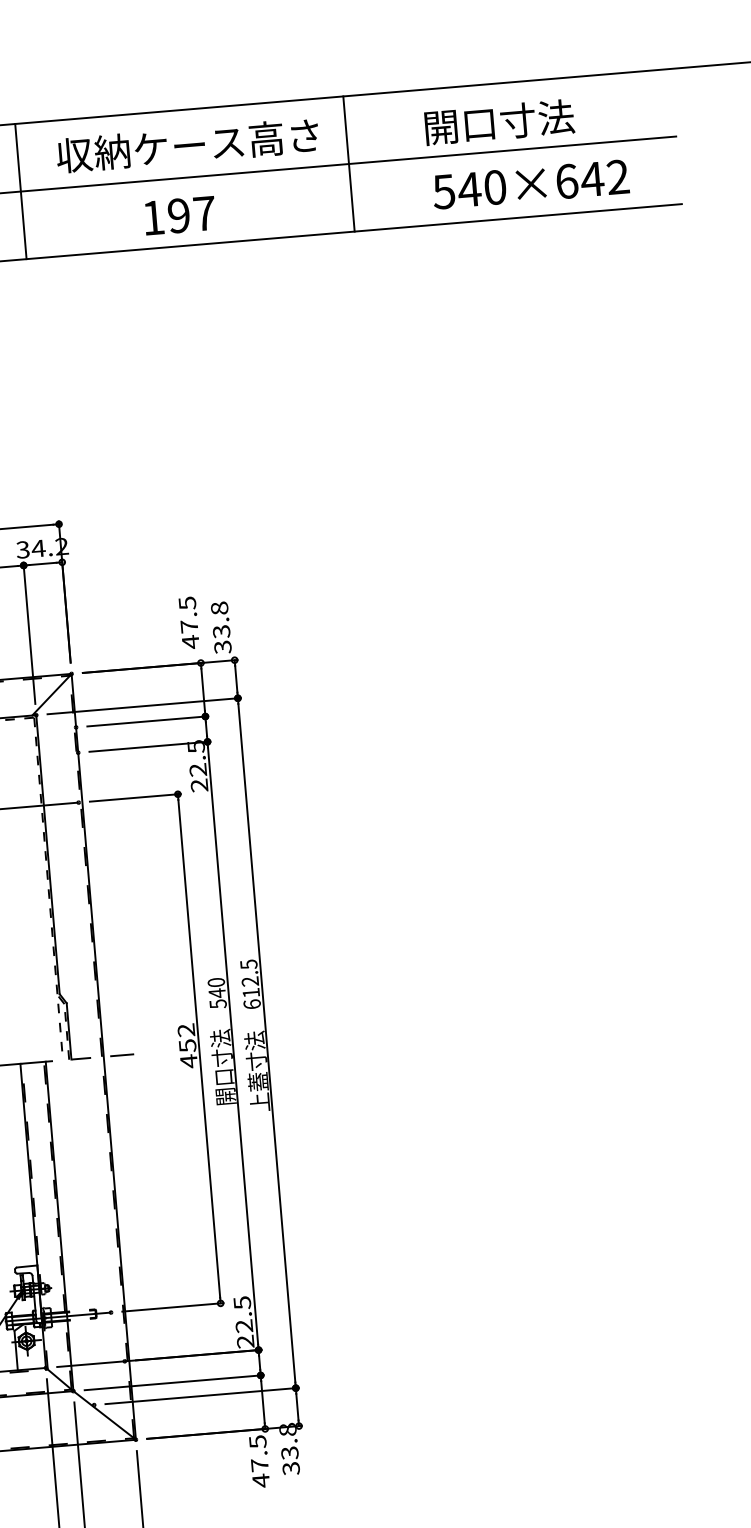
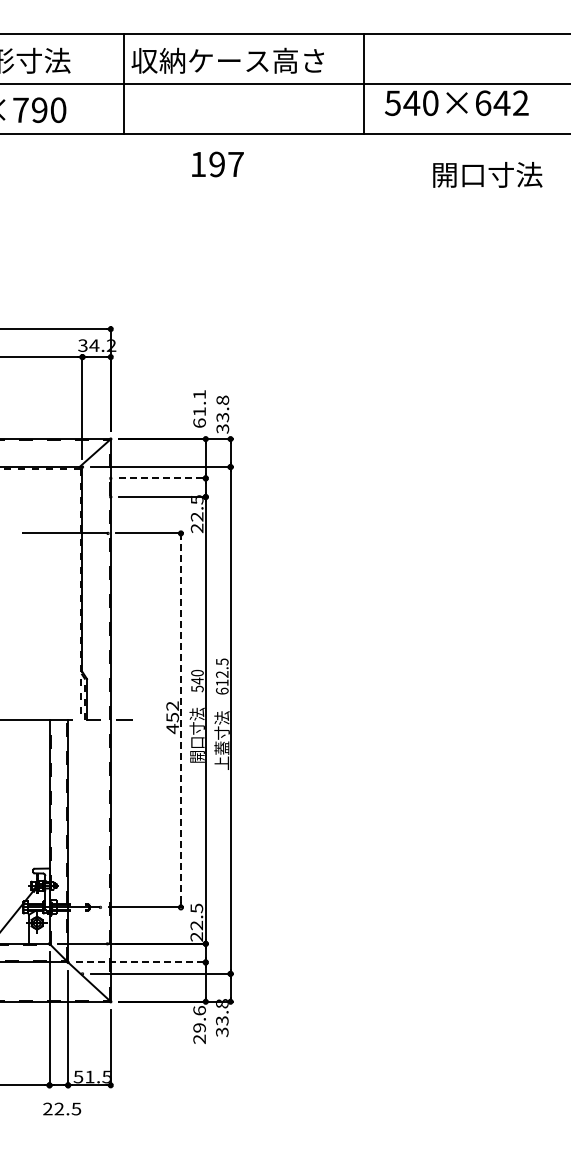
text: (499, 121) -> (487, 174), moved
line: (349, 163) -> (364, 83), moved
text: (530, 183) -> (456, 102), moved
line: (21, 190) -> (124, 83), moved
text: (179, 215) -> (217, 164), moved
text: (188, 623) -> (199, 409), 47.5 -> 61.1
line: (147, 721) -> (163, 478), solid -> dashed
line: (198, 1048) -> (180, 720), solid -> dashed
line: (174, 1382) -> (142, 962), solid -> dashed
text: (259, 1461) -> (199, 1025), 47.5 -> 29.6

